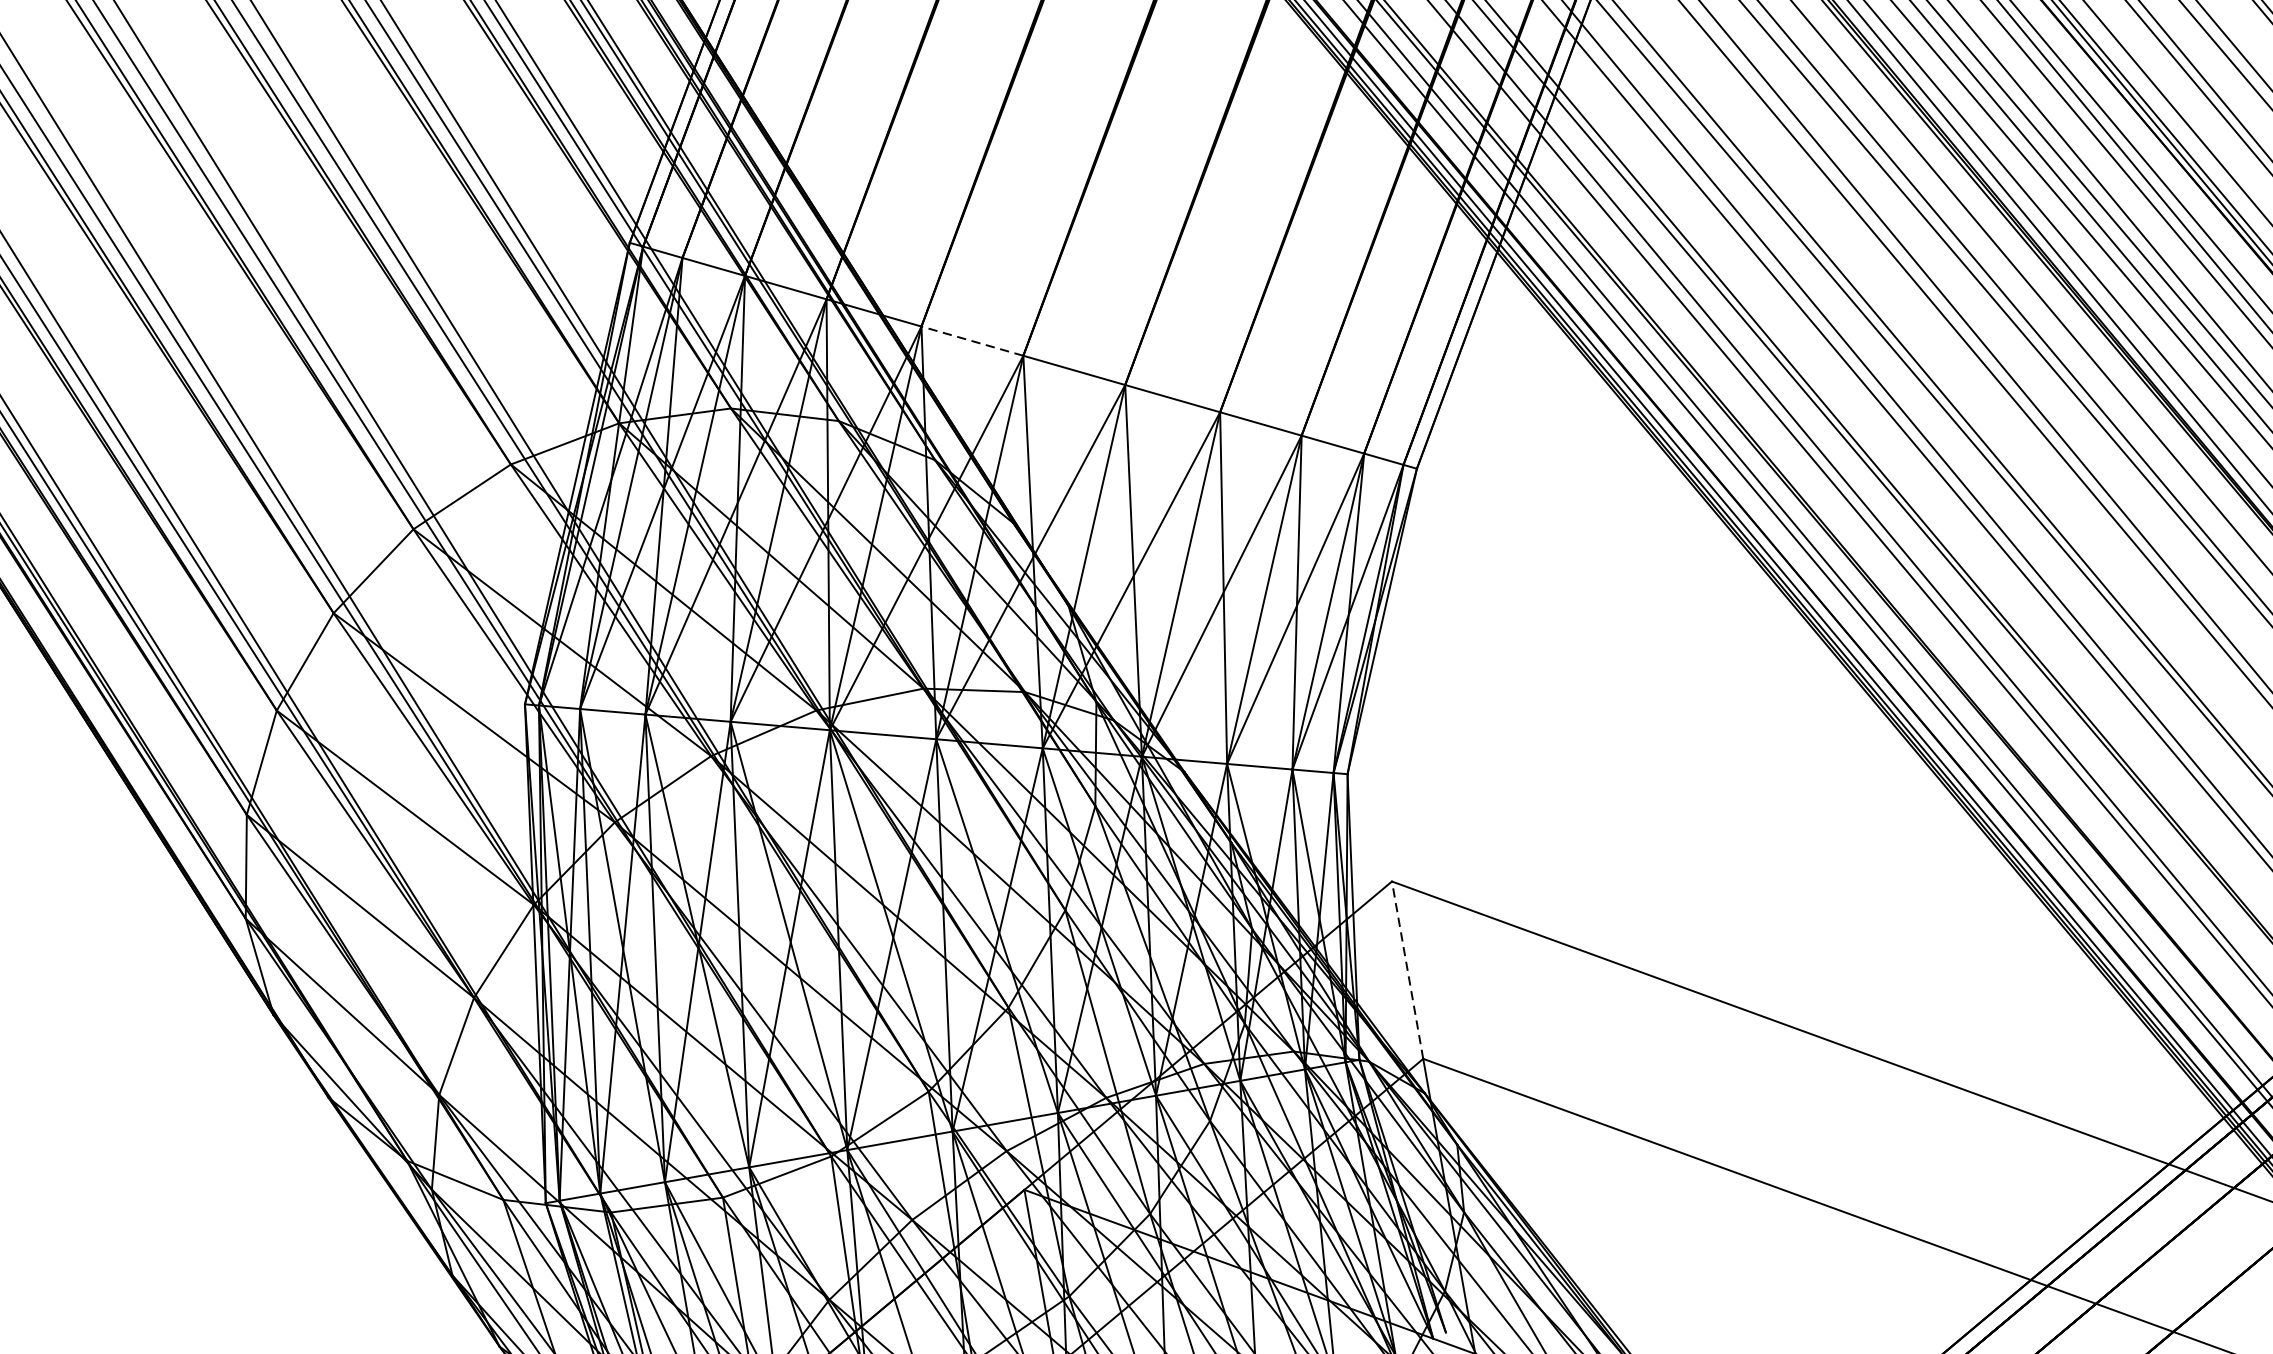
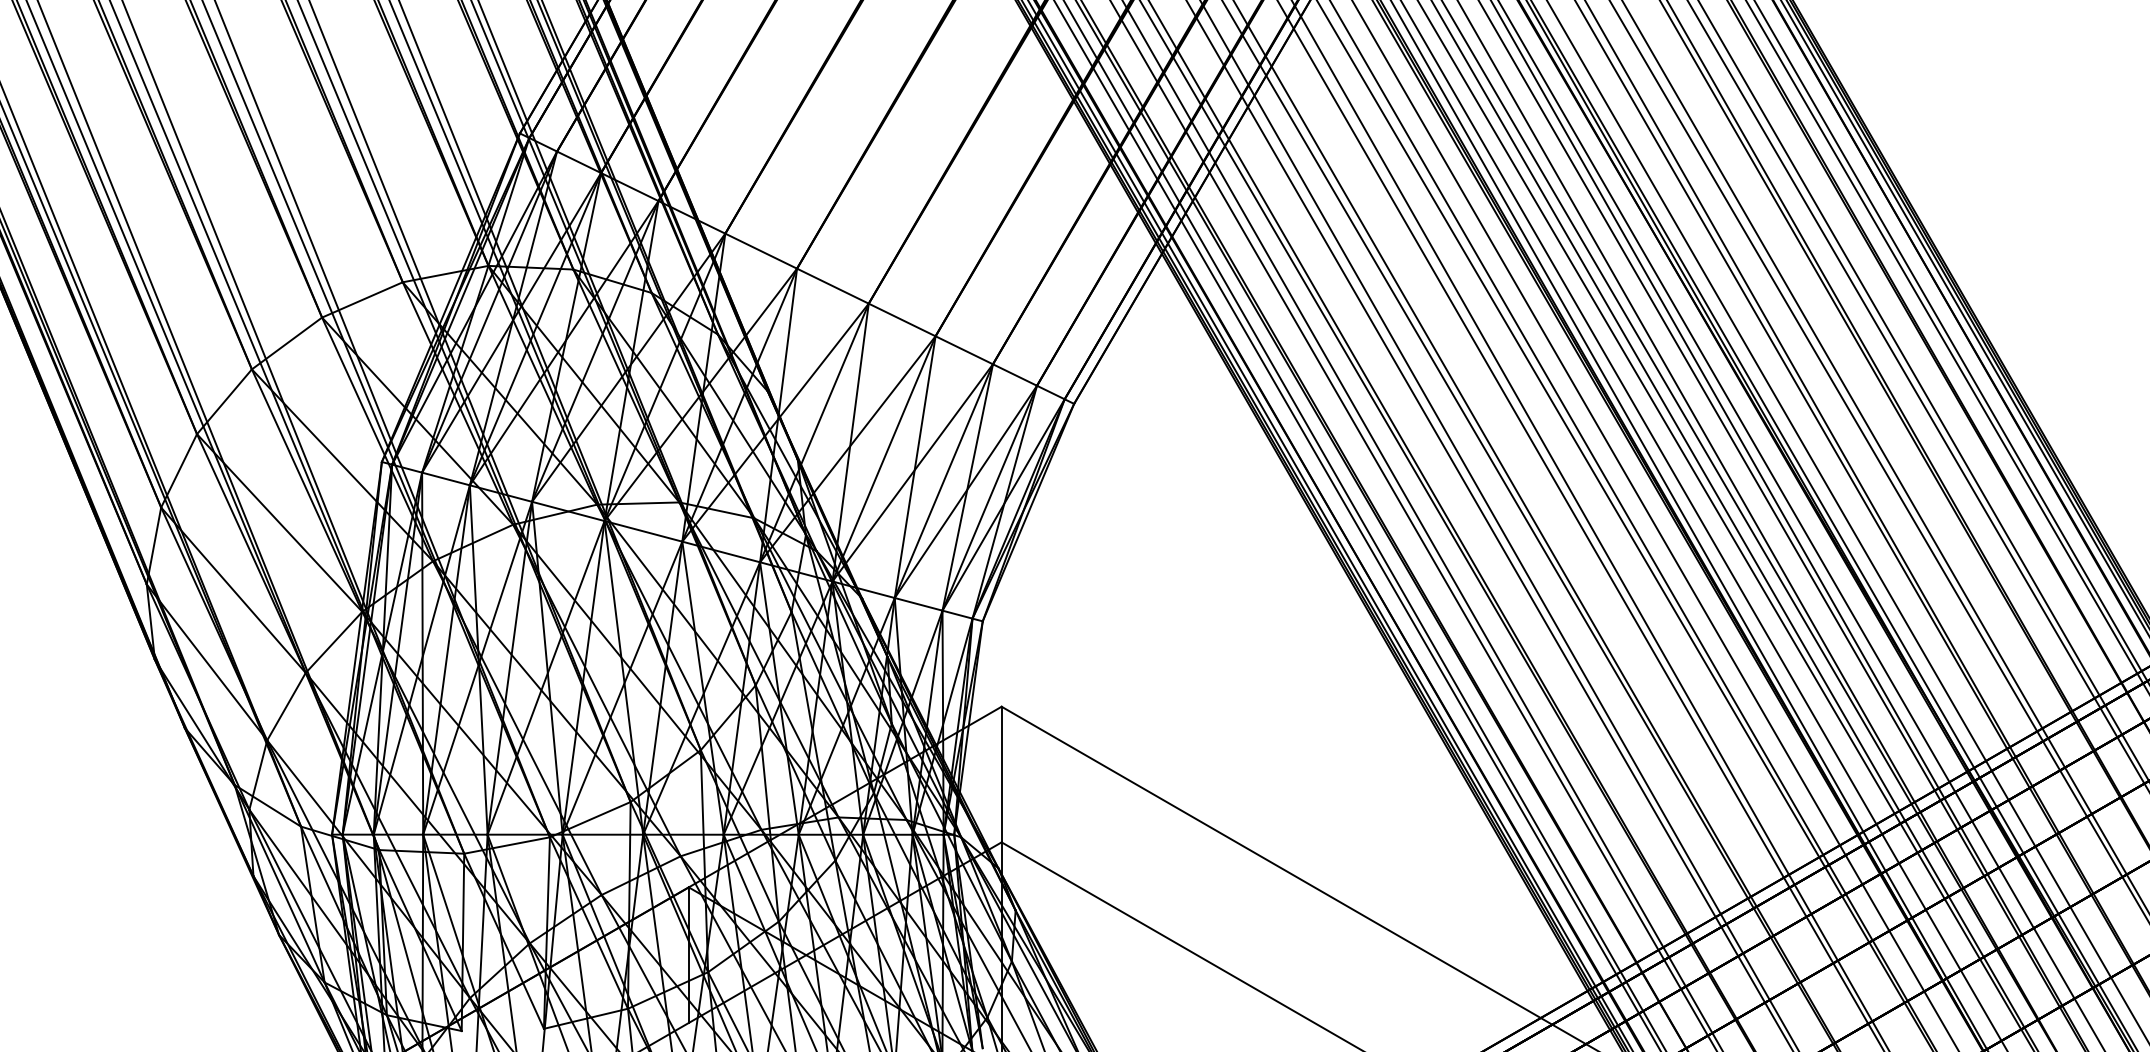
line: (972, 341) -> (761, 251), dashed -> solid
line: (1407, 970) -> (1001, 774), dashed -> solid

